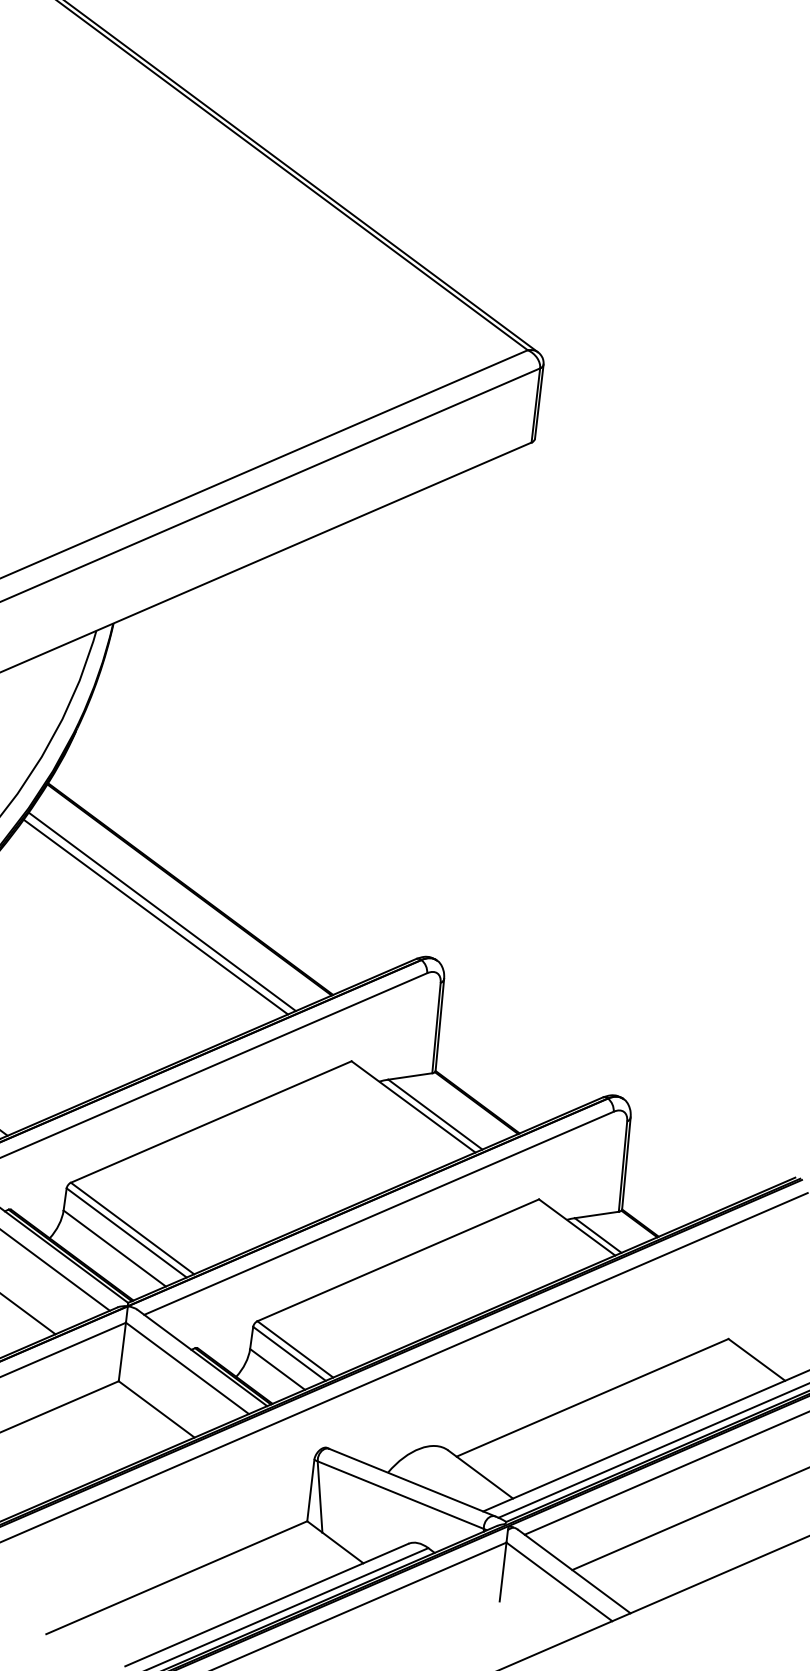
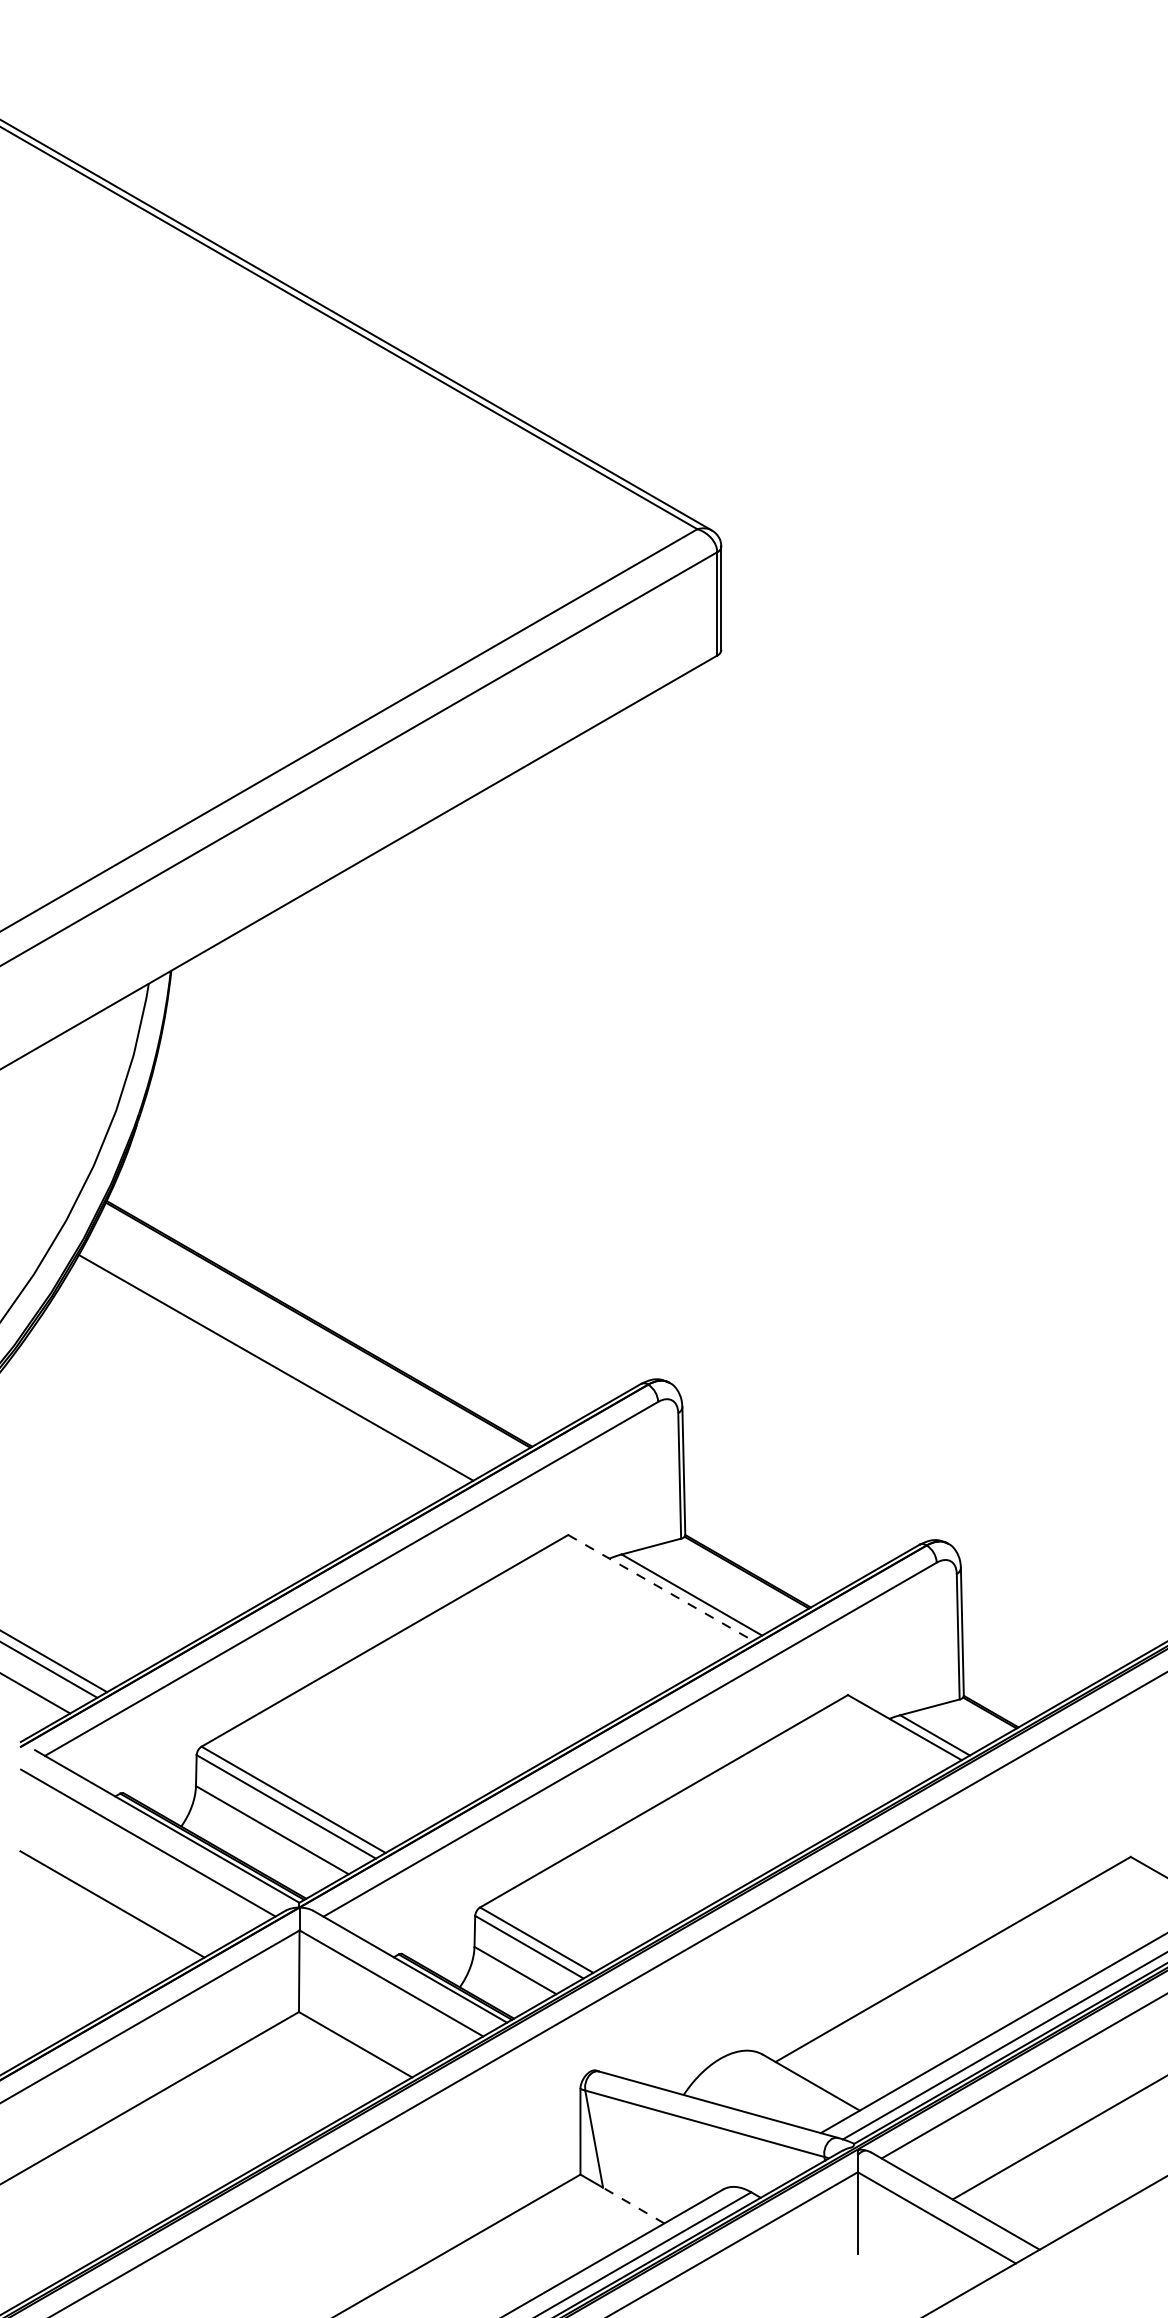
line: (161, 911) -> (283, 1359), removed
line: (413, 1106) -> (660, 1587), solid -> dashed
line: (342, 1547) -> (633, 2205), solid -> dashed

